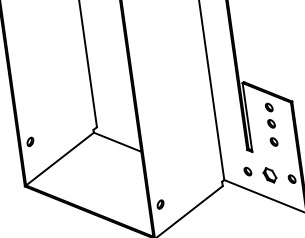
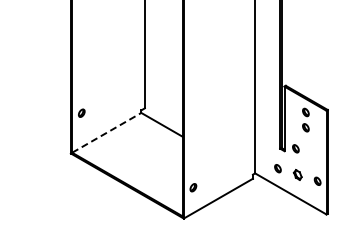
part: (273, 141) -> (295, 148), moved
line: (59, 158) -> (106, 132), solid -> dashed
part: (269, 174) -> (297, 174), size x0.7

